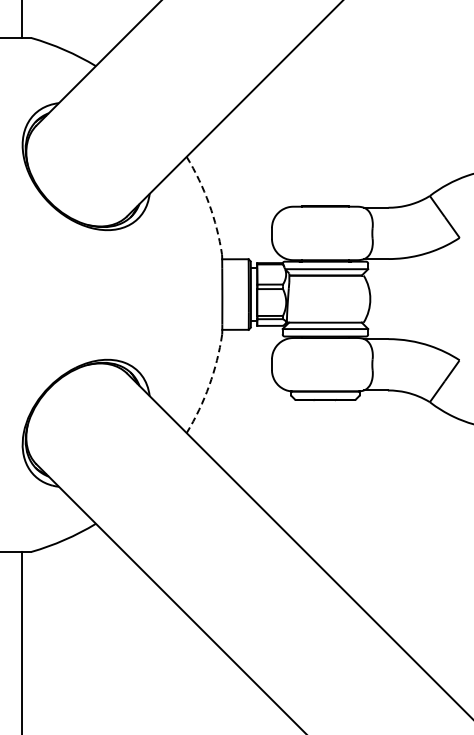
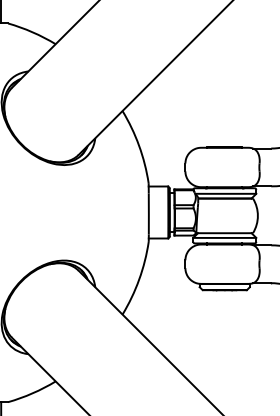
arc: (209, 204) -> (139, 146), dashed -> solid
arc: (209, 385) -> (139, 279), dashed -> solid

